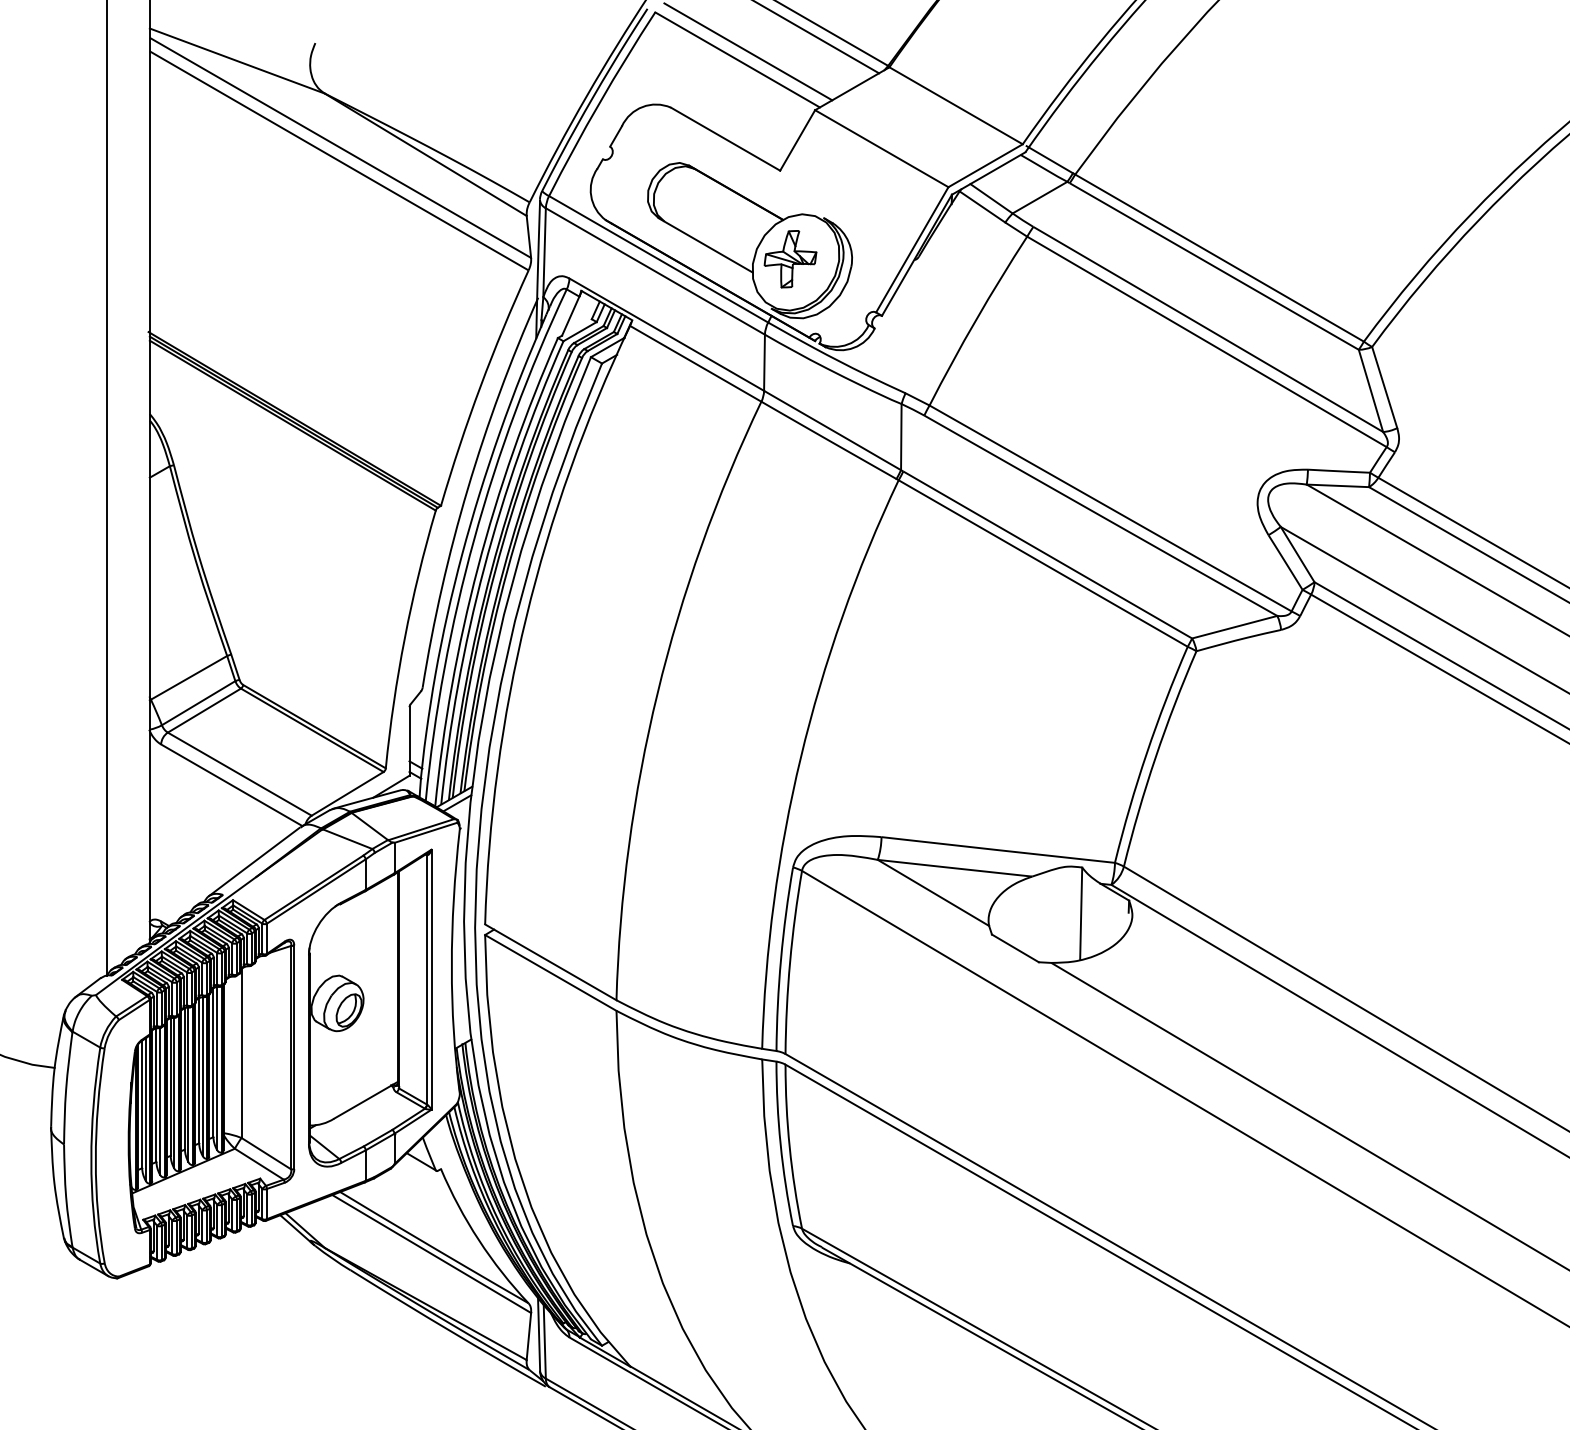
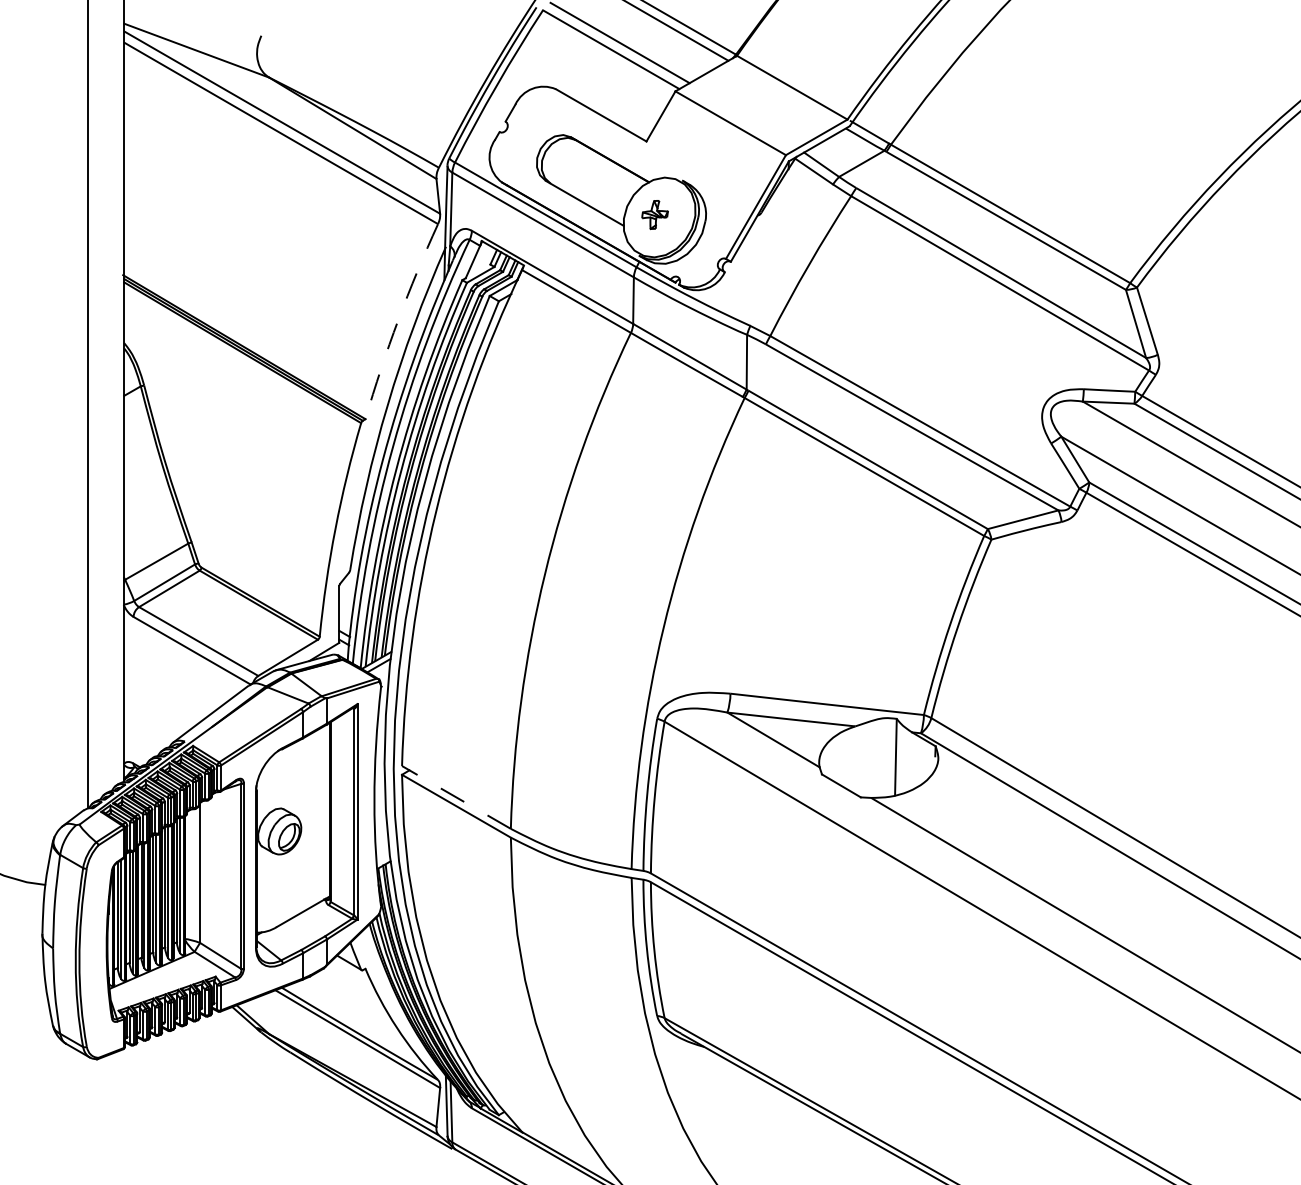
part: (790, 259) -> (655, 215), size x0.6
arc: (480, 386) -> (398, 320), solid -> dashed
line: (550, 962) -> (456, 797), solid -> dashed

